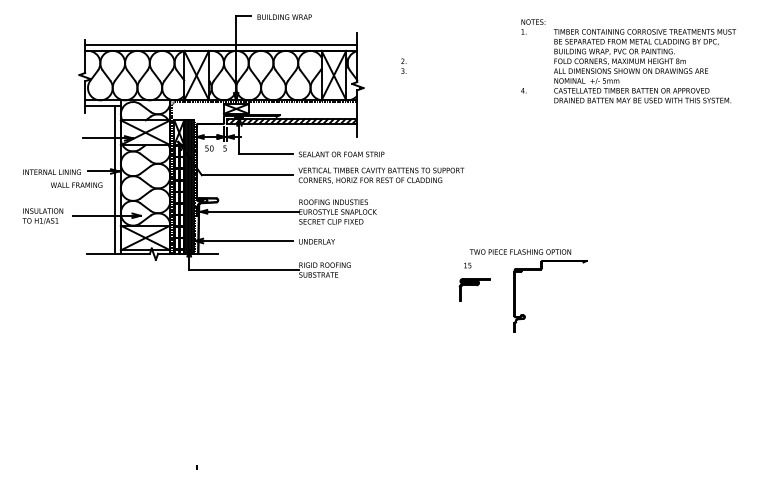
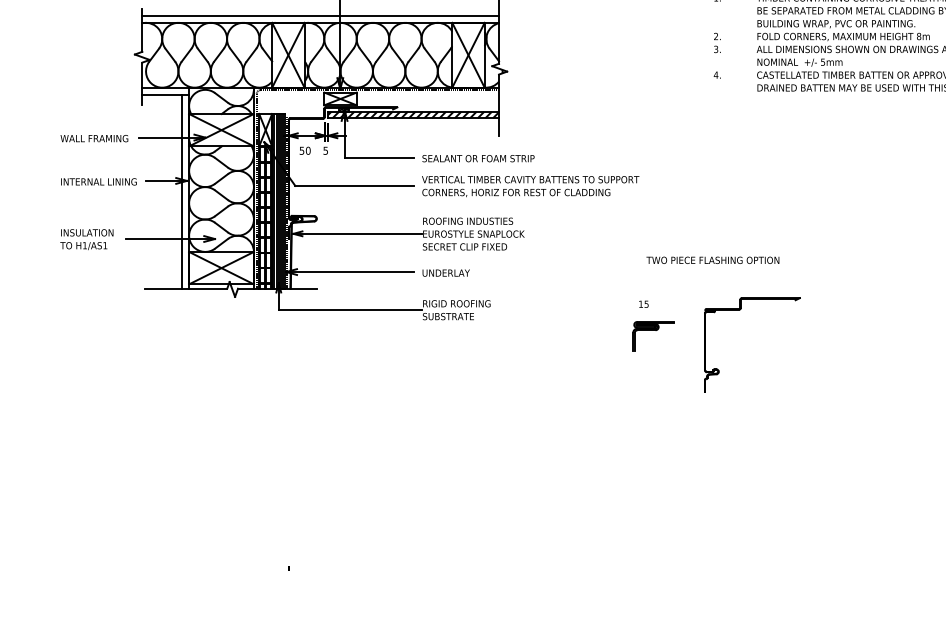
text: (403, 65) -> (716, 42), moved
text: (76, 184) -> (94, 137), moved
text: (520, 251) -> (712, 259), moved

